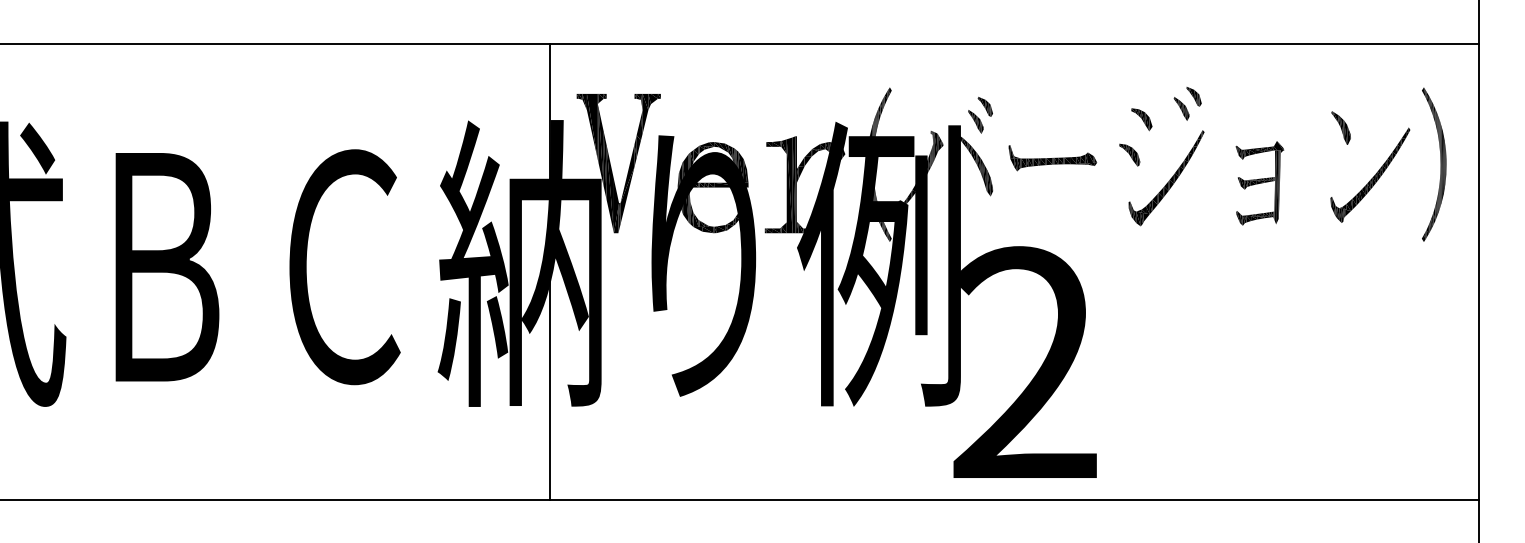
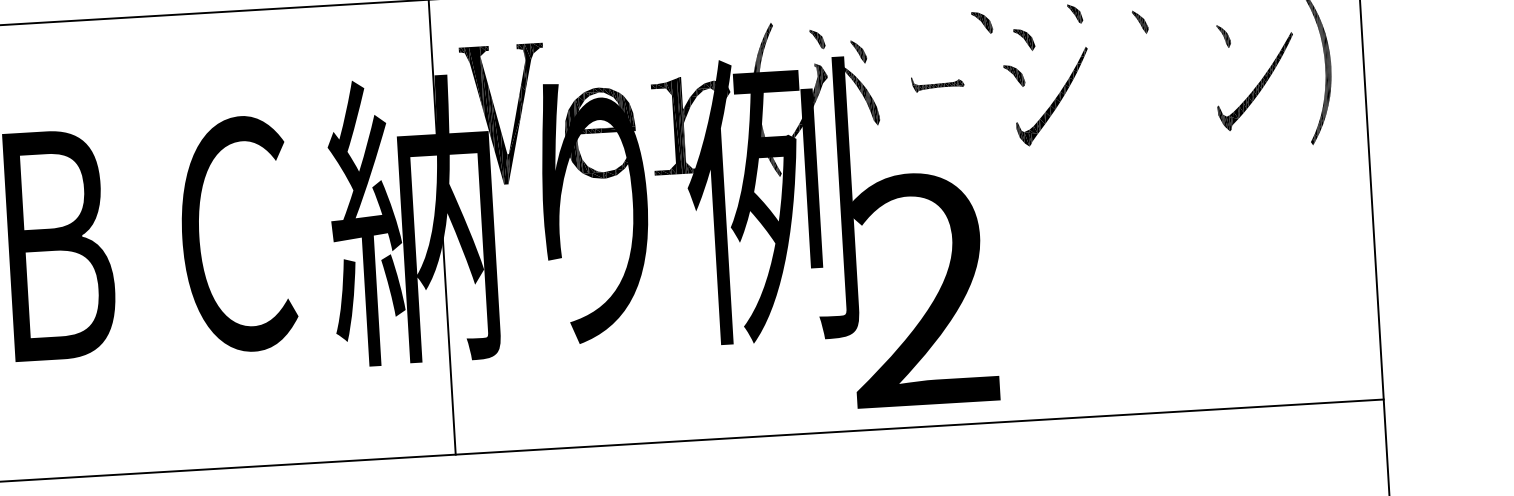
part: (1100, 99) -> (981, 22), added
part: (984, 106) -> (816, 39), moved
part: (1181, 108) -> (1140, 21), moved
part: (1340, 127) -> (1223, 35), size x0.7
part: (1052, 158) -> (937, 84), size x0.6
part: (1259, 183) -> (1145, 96), removed

